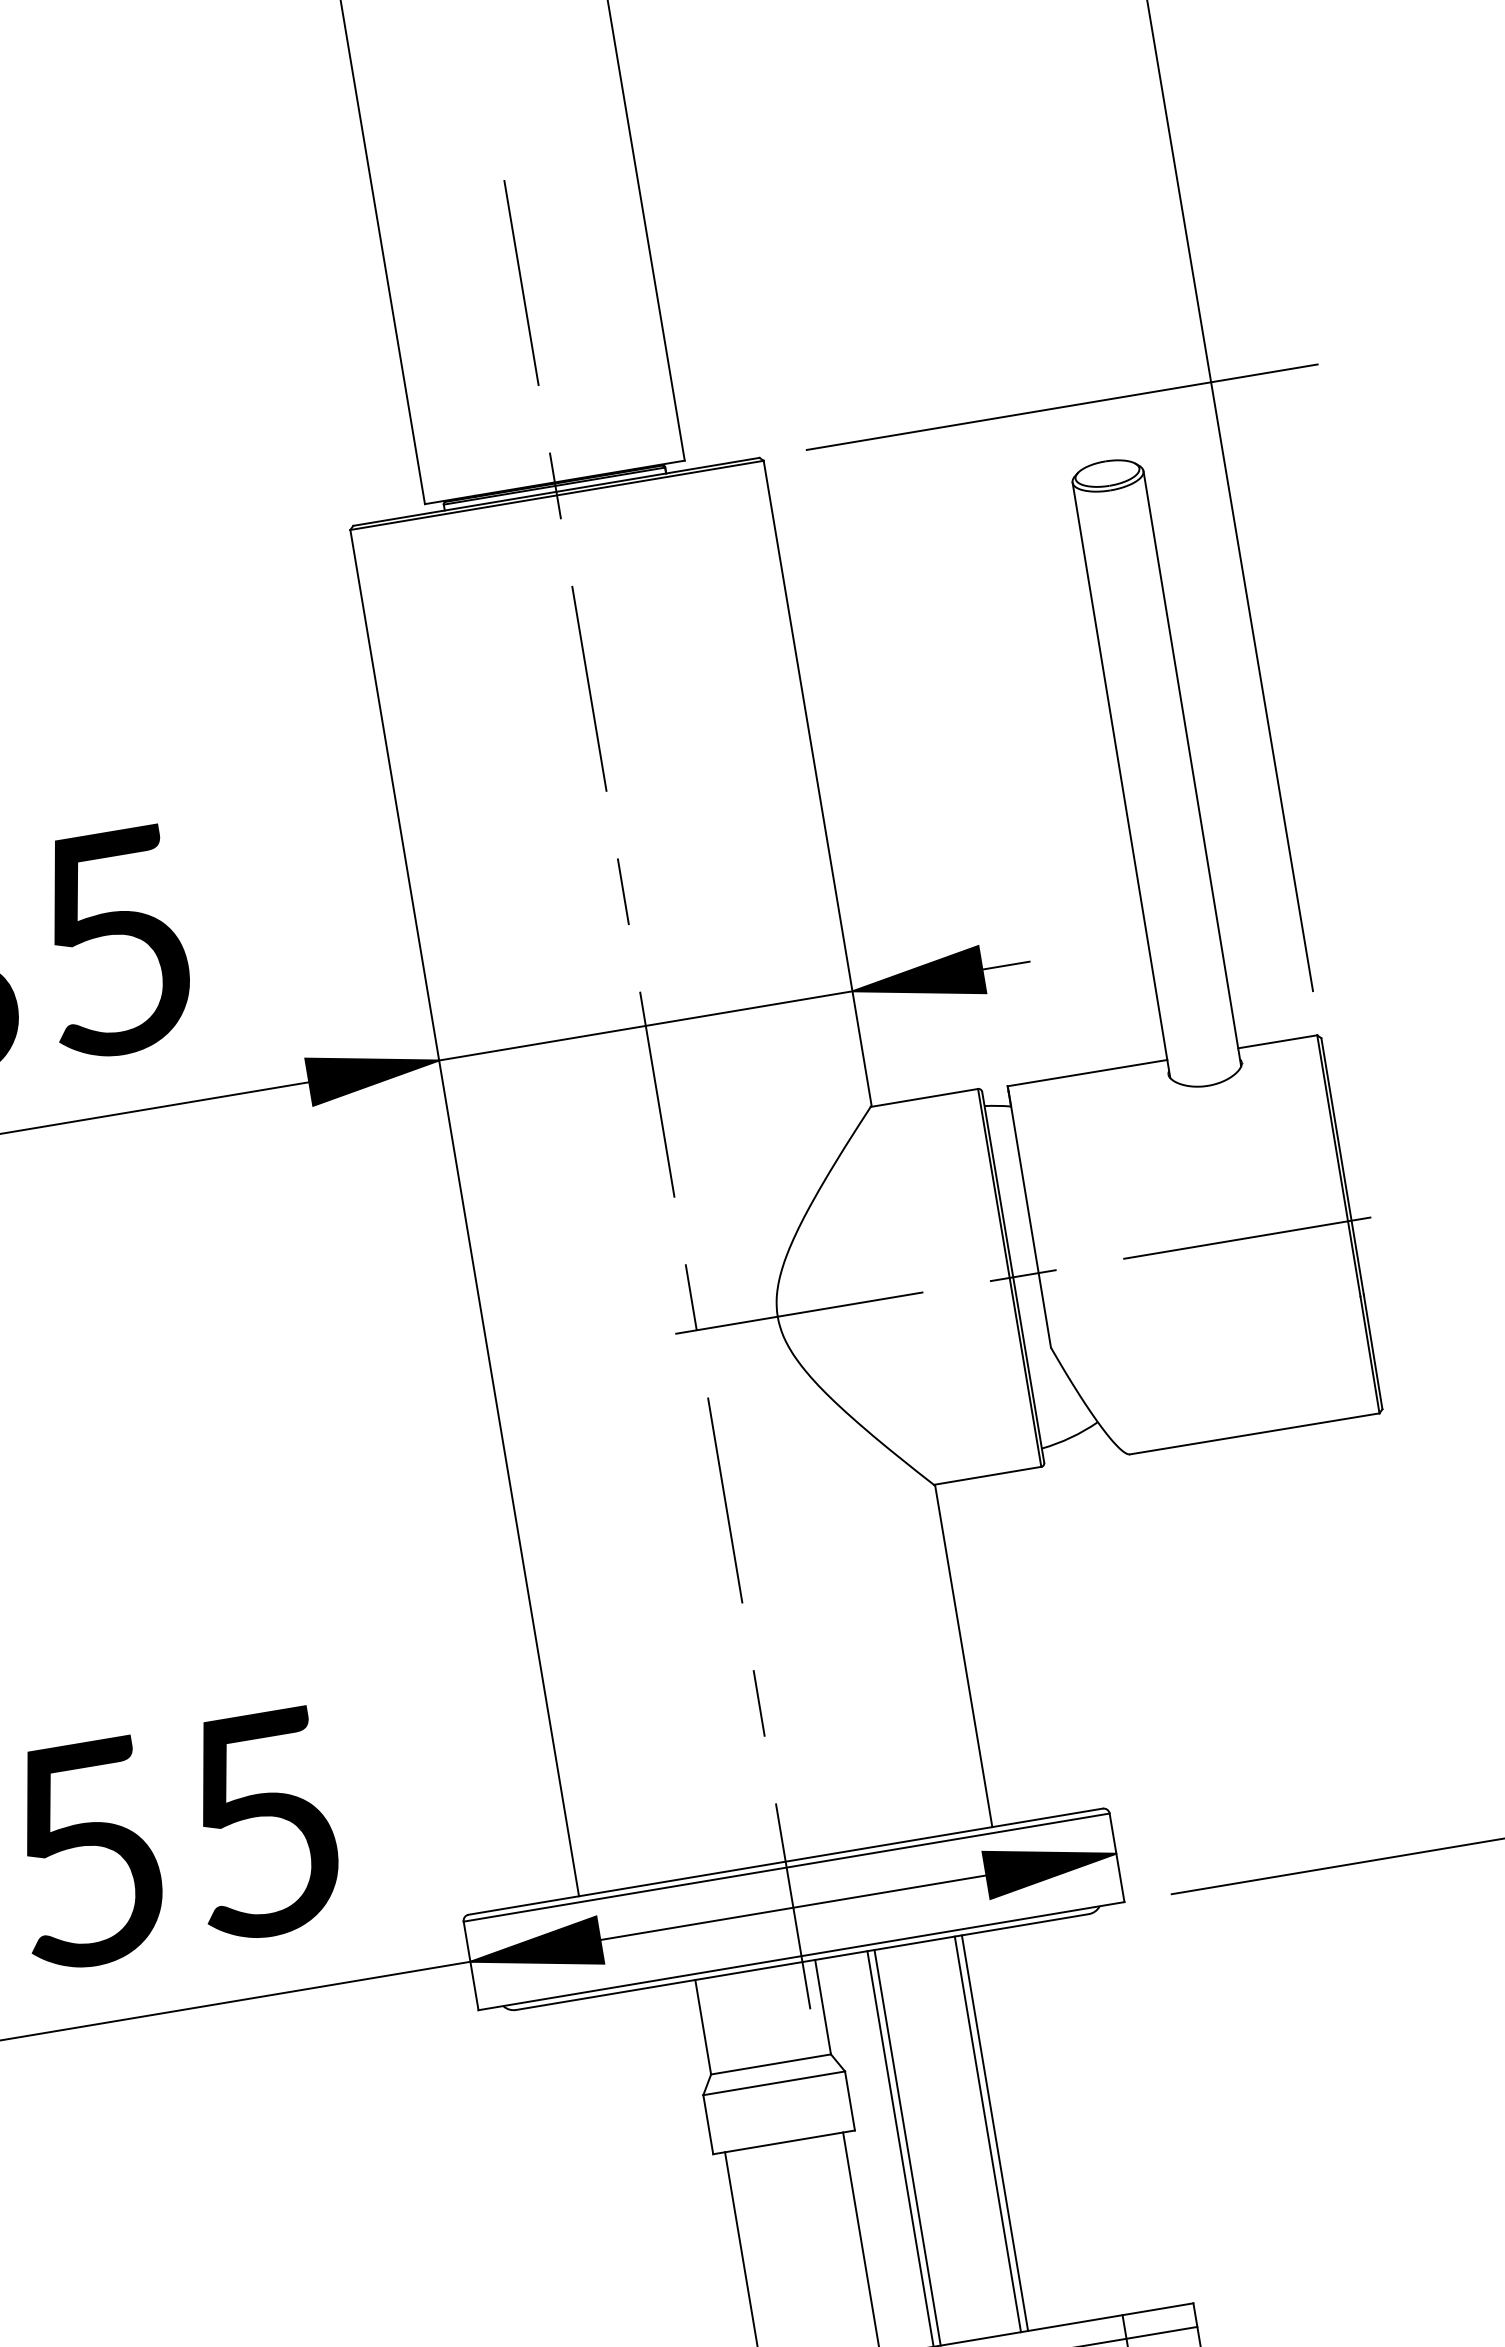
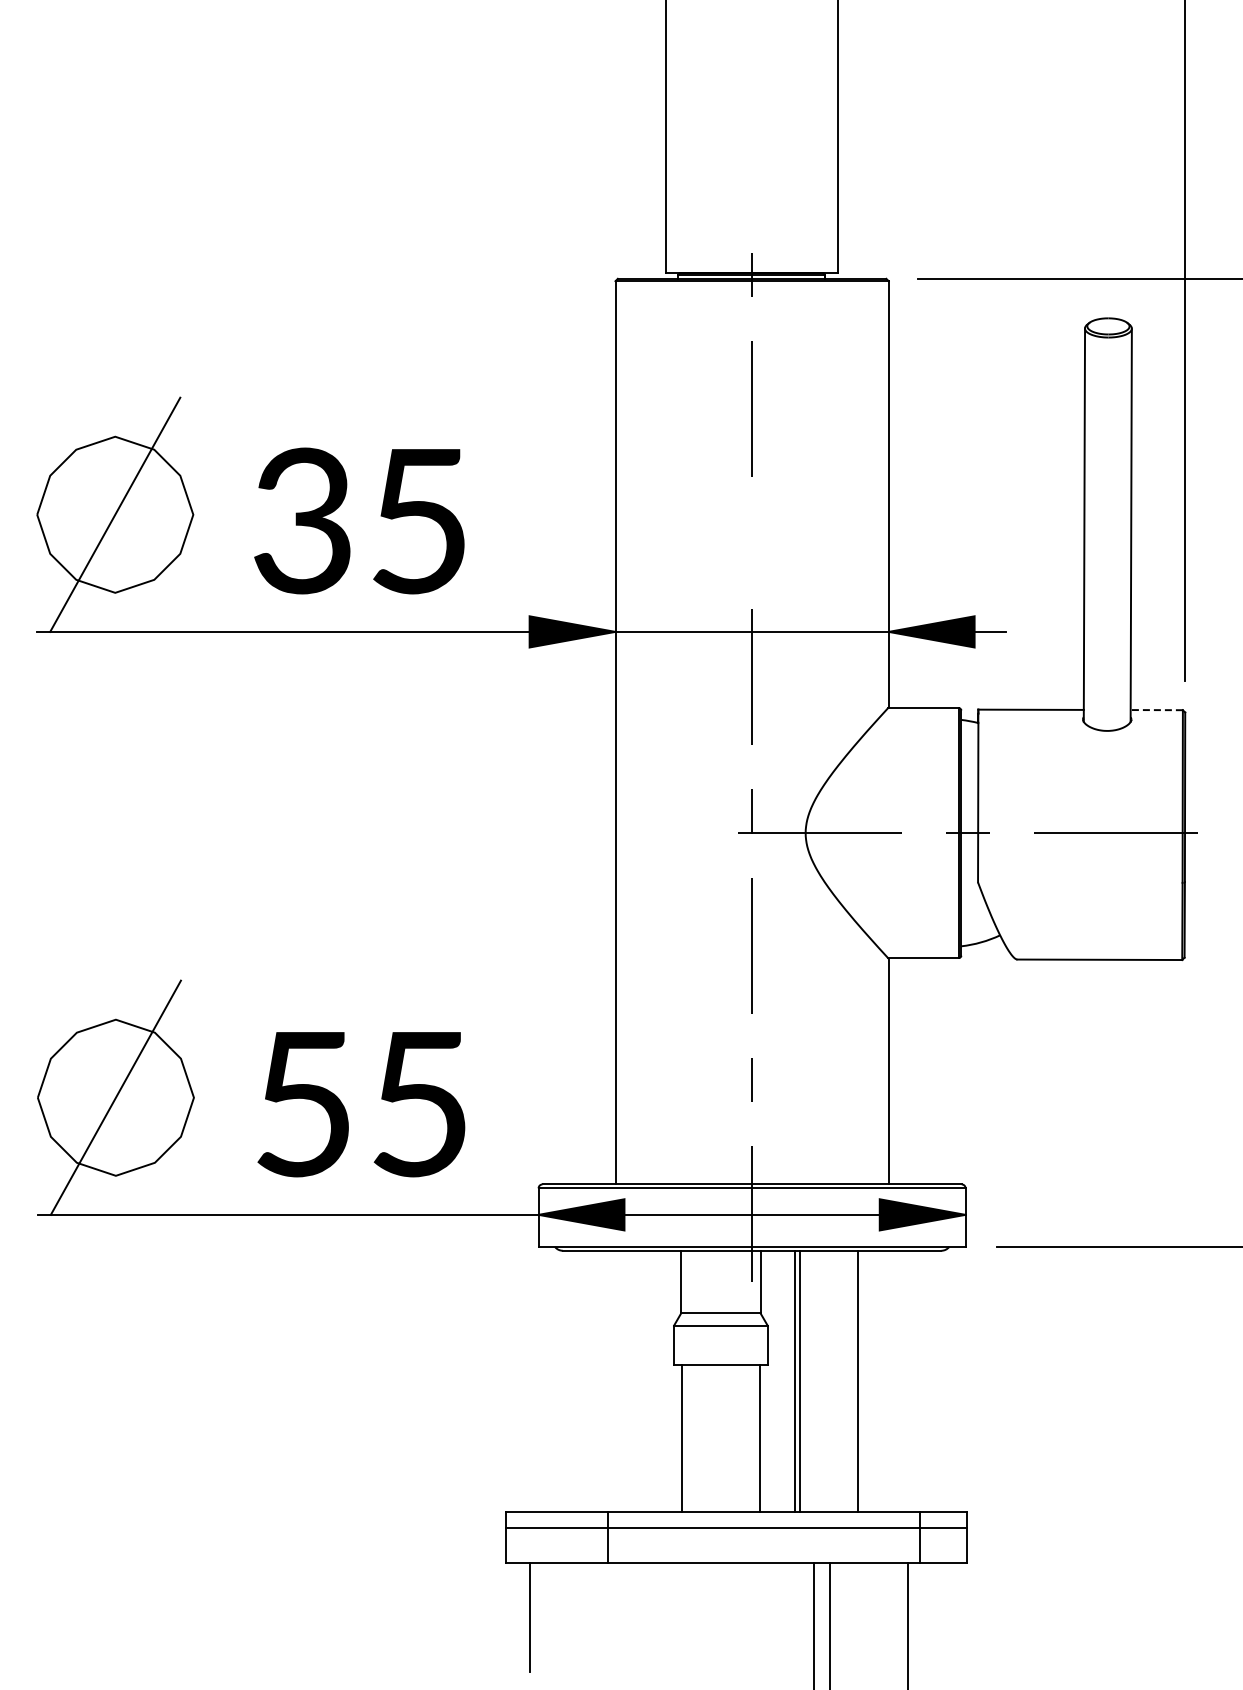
line: (520, 282) -> (751, 140), removed
line: (622, 890) -> (751, 542), removed
line: (1277, 1042) -> (1156, 710), solid -> dashed
line: (987, 2134) -> (852, 1381), removed

